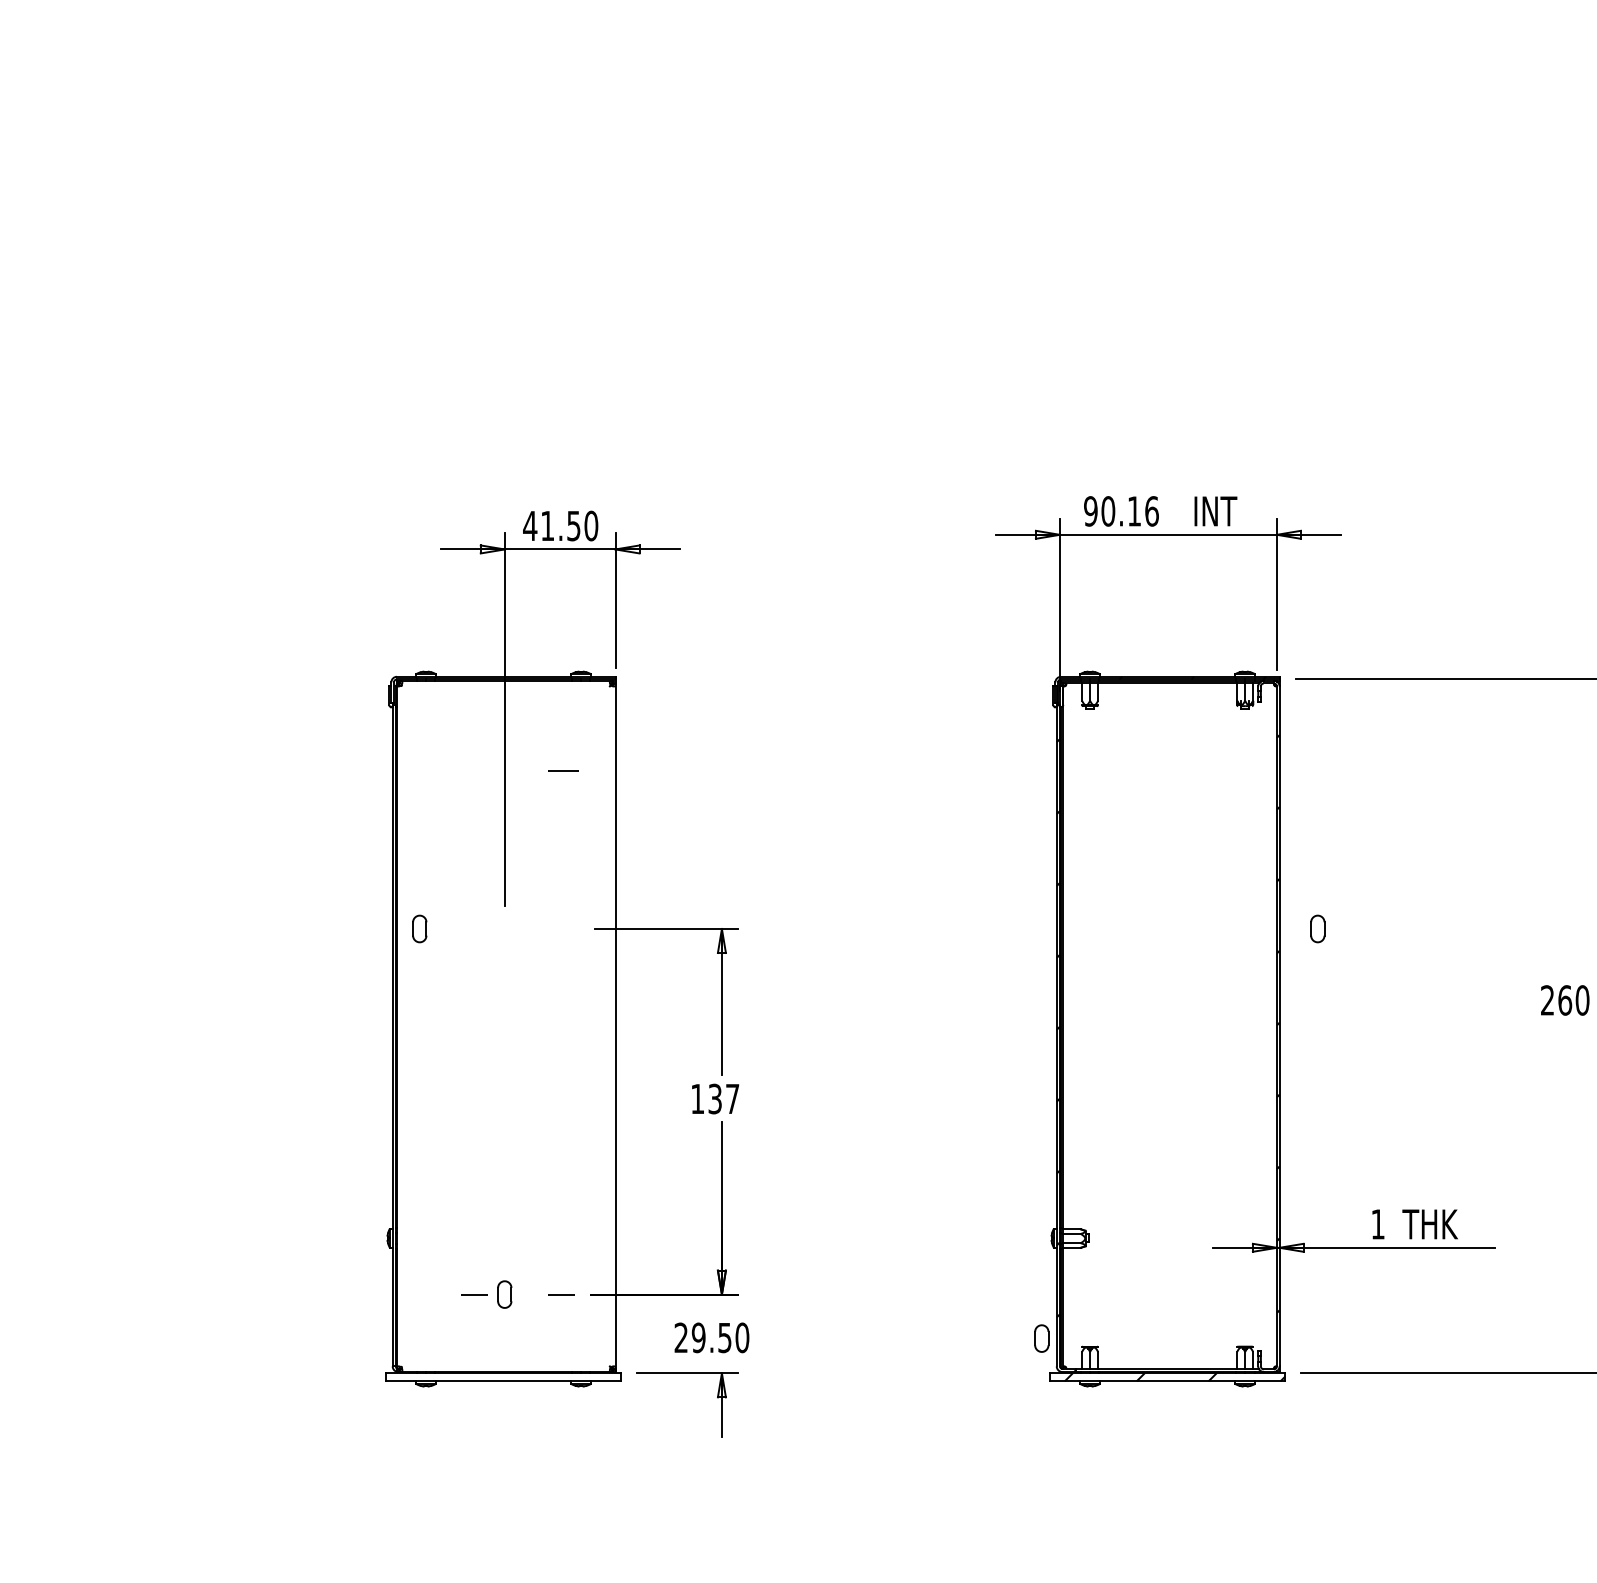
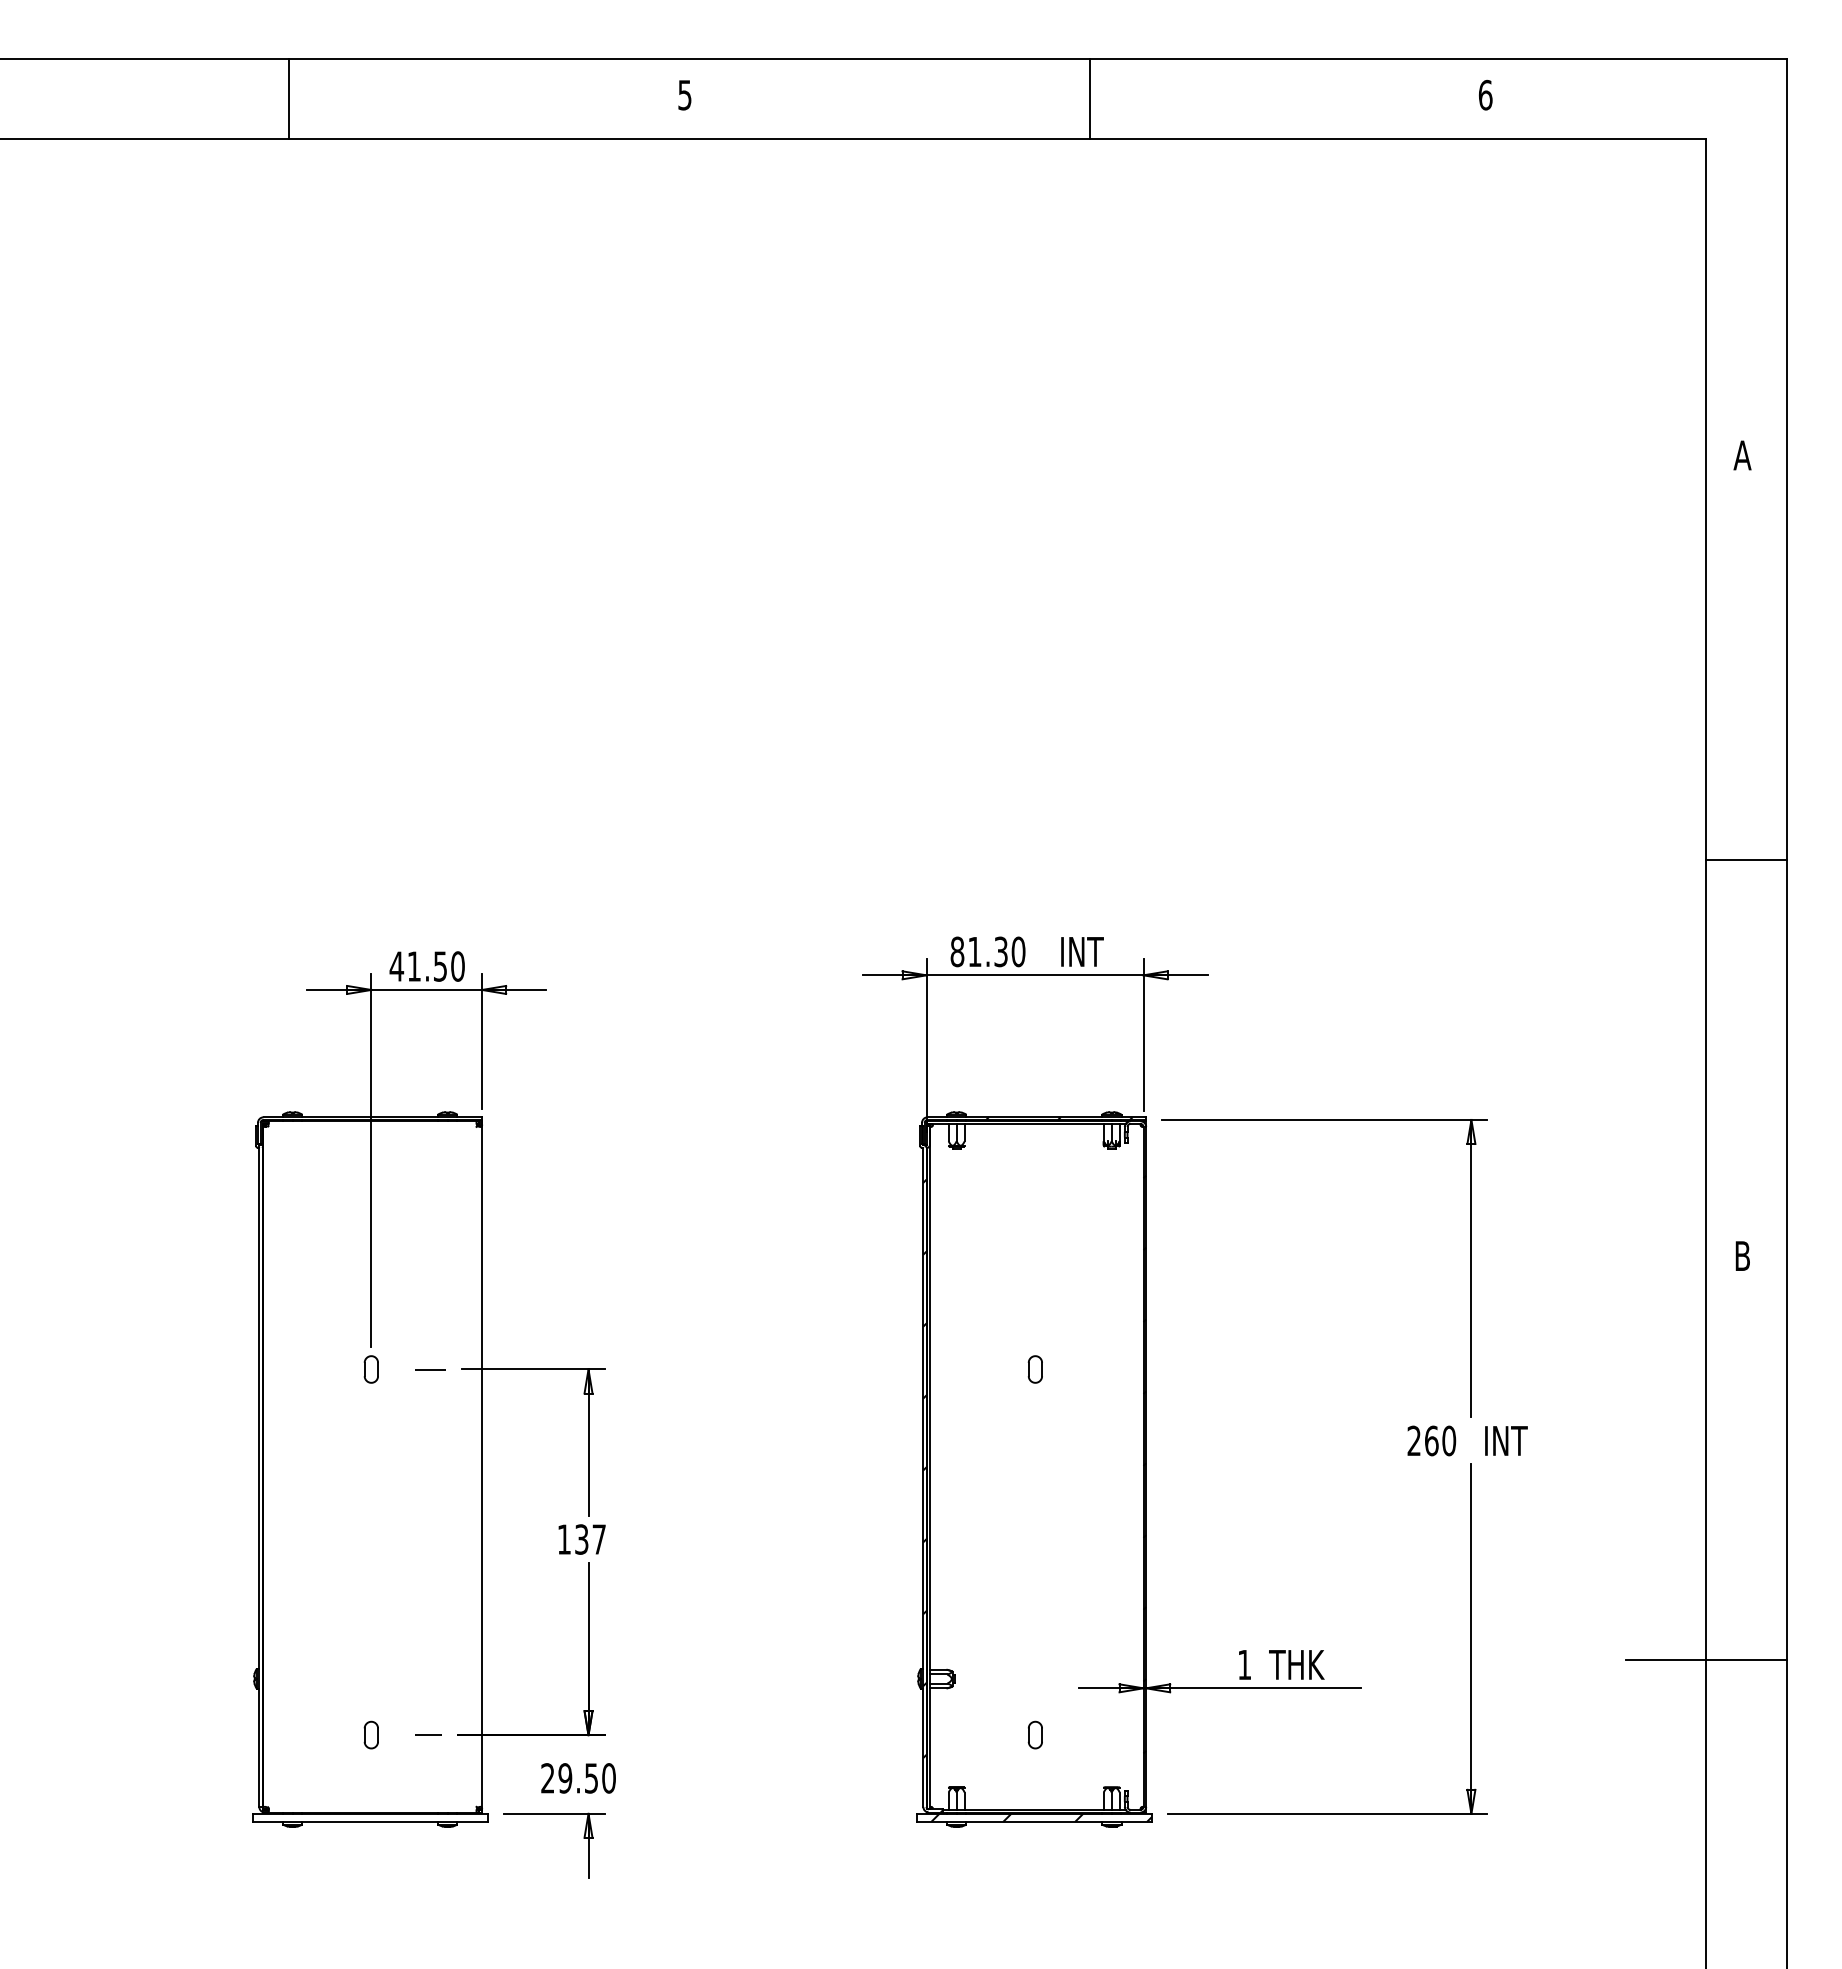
text: (1120, 510) -> (987, 951), 90.16 -> 81.30
line: (563, 770) -> (430, 1369), moved
part: (418, 928) -> (370, 1369), moved
part: (1316, 928) -> (1034, 1369), moved
line: (474, 1293) -> (341, 1734), removed
part: (1040, 1337) -> (1034, 1734), moved

